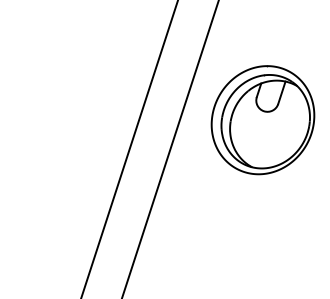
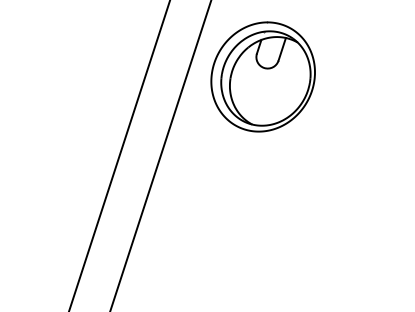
part: (262, 119) -> (262, 76), moved

